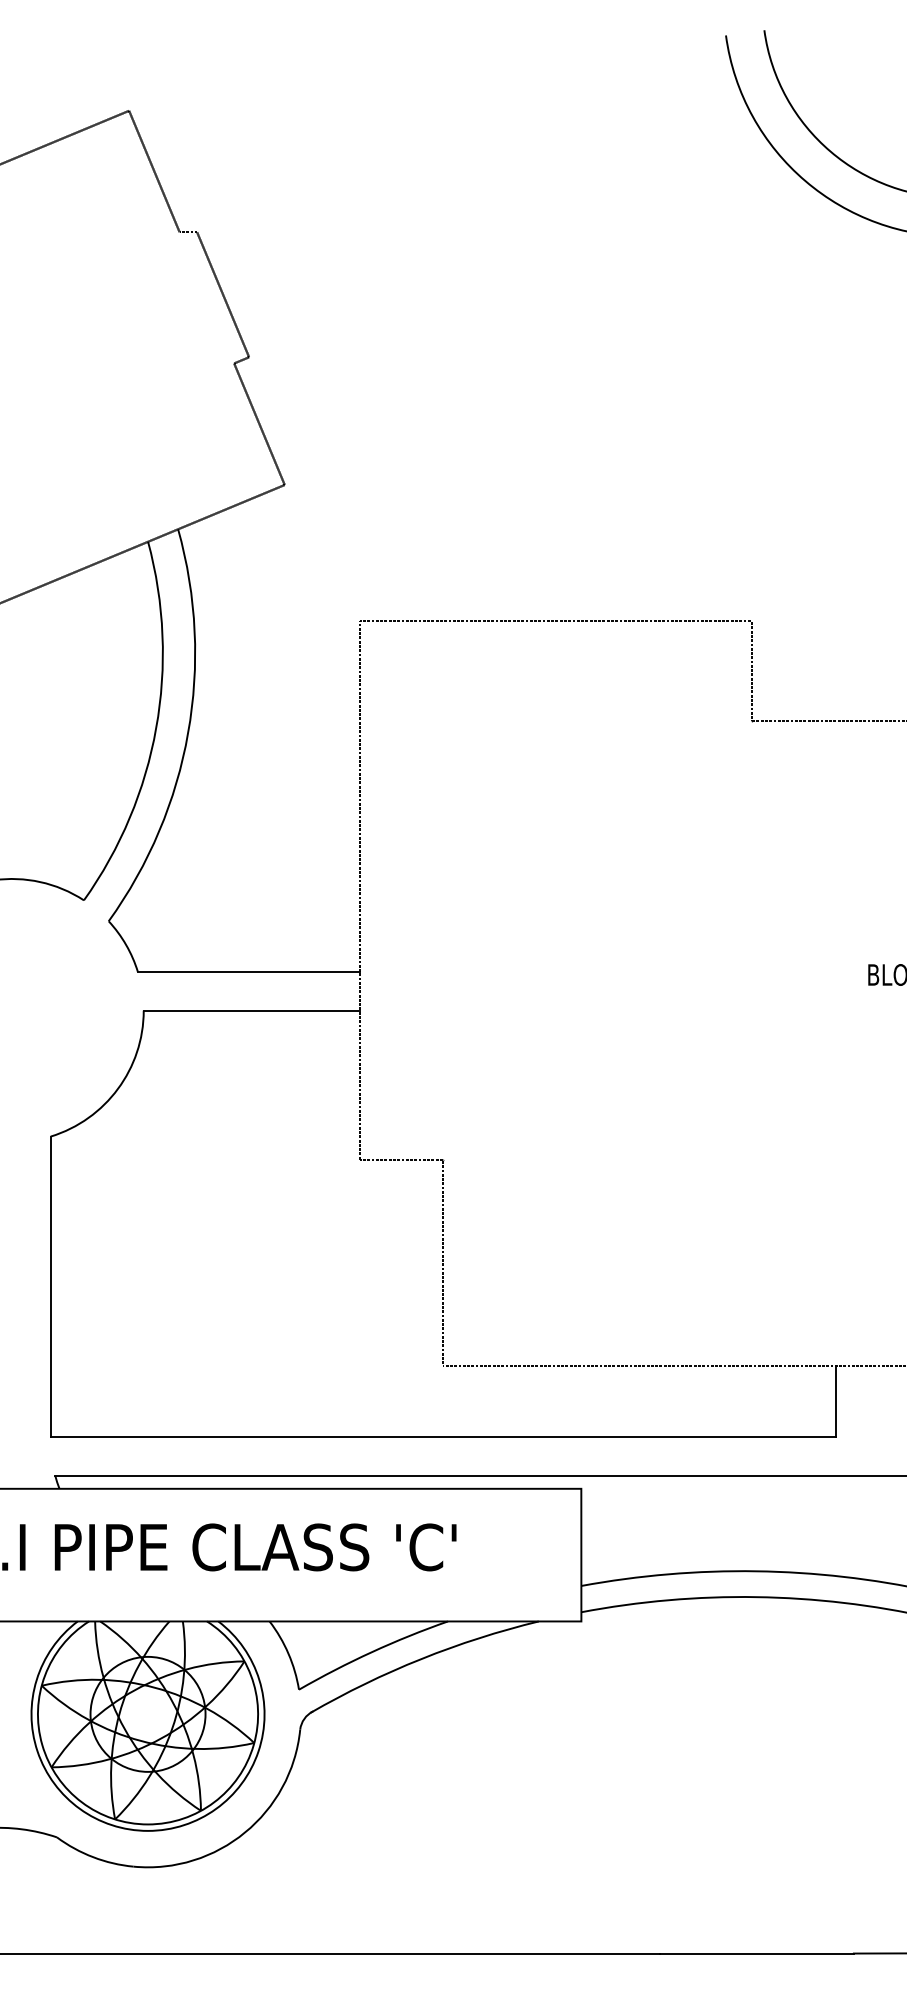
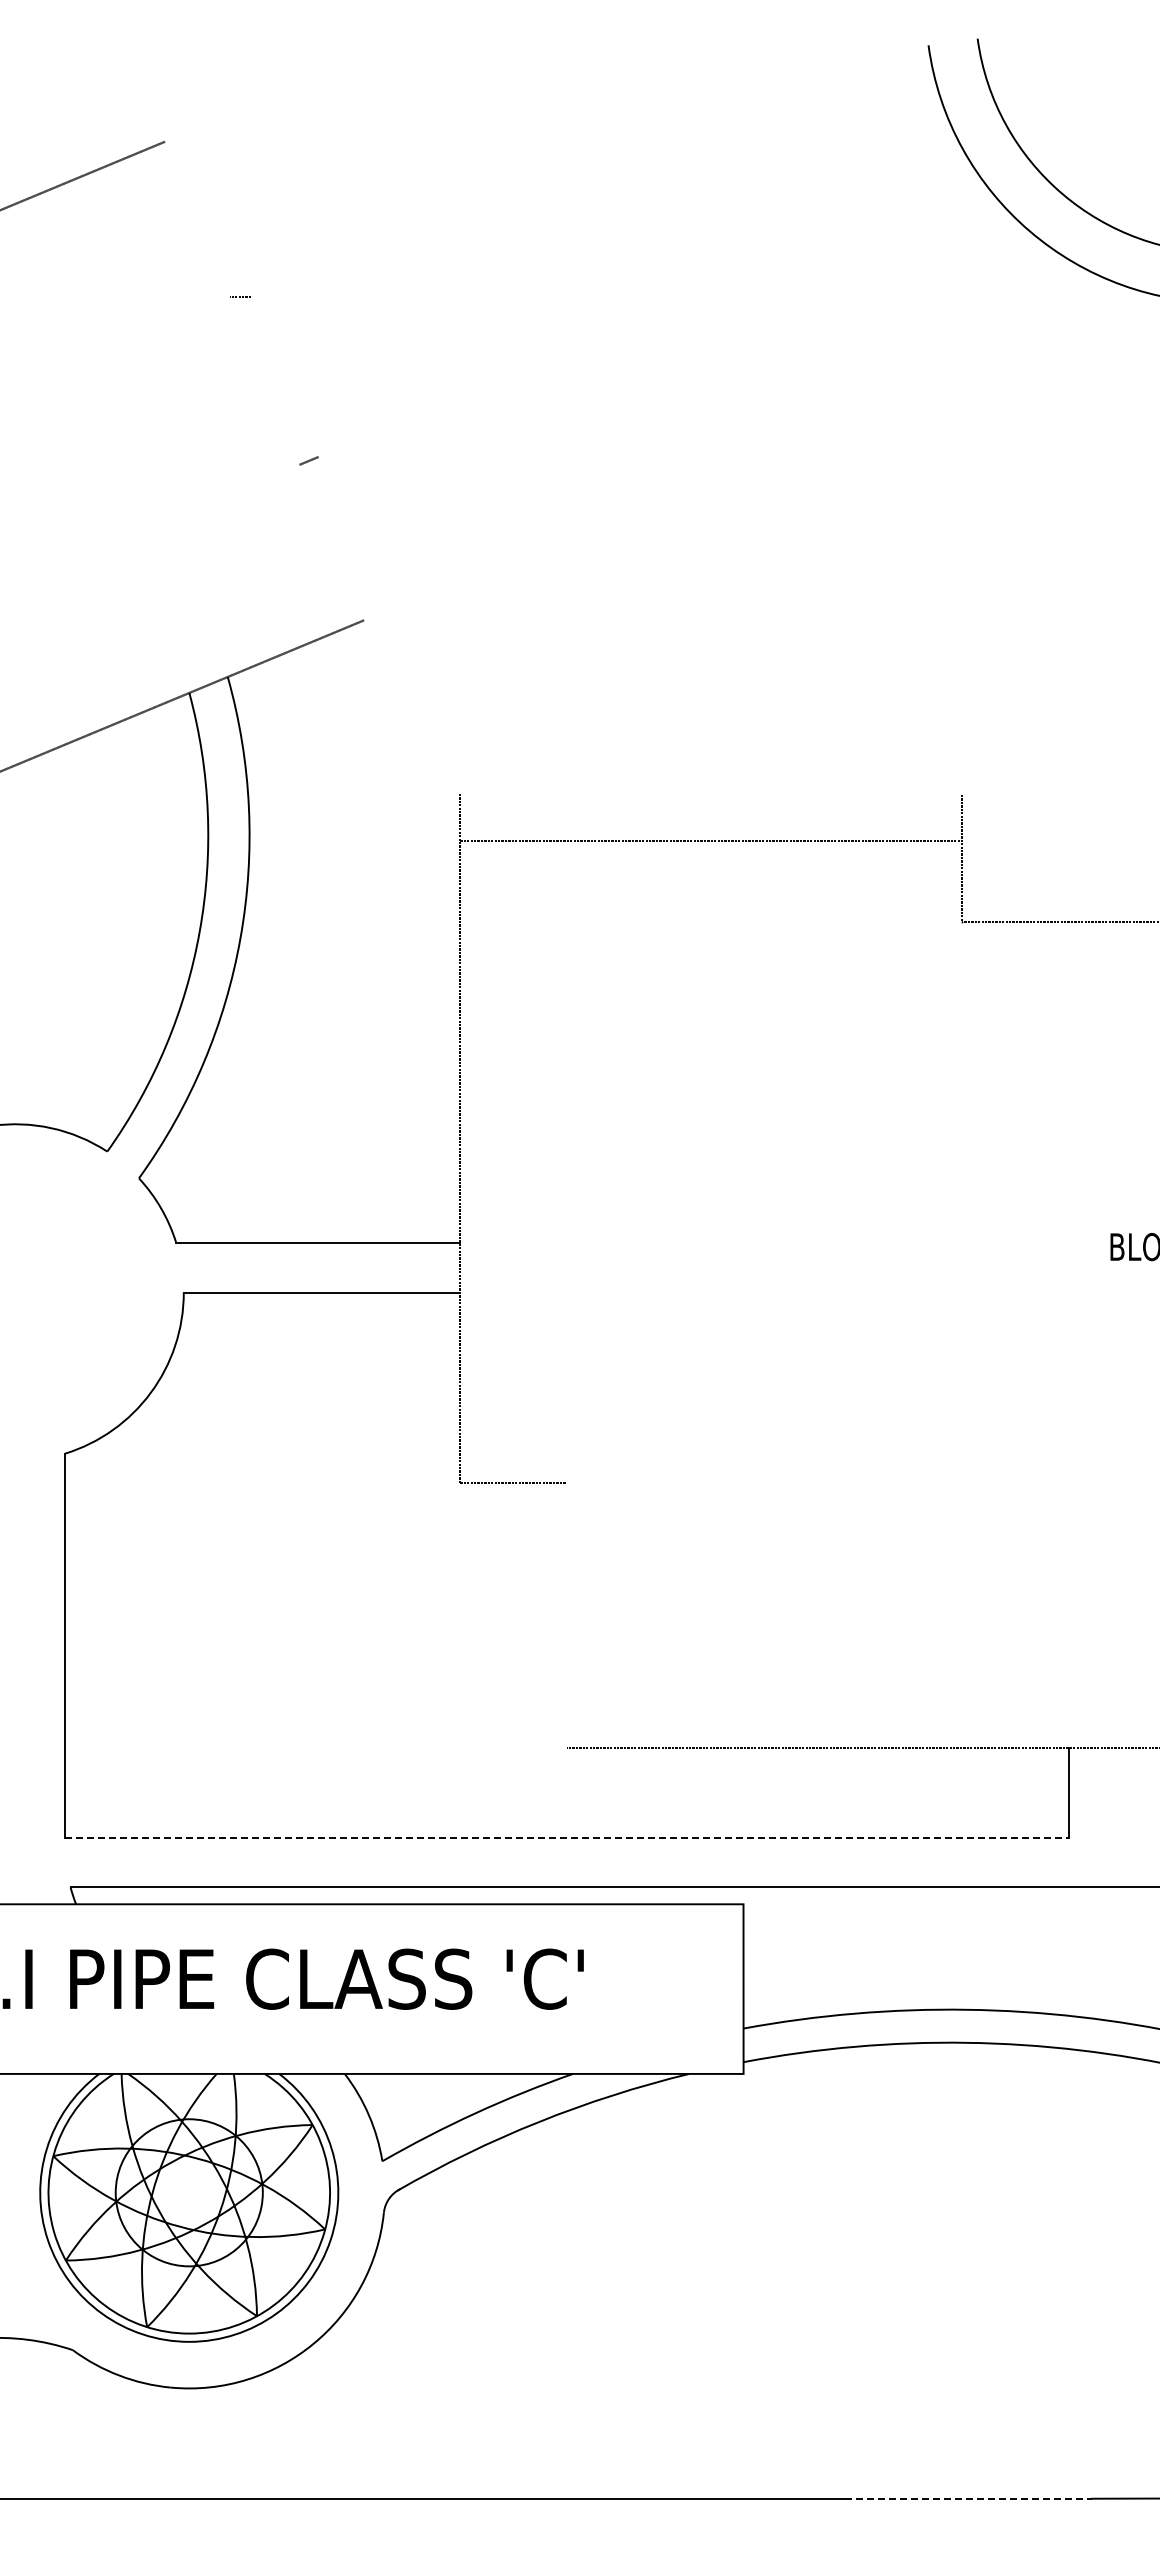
line: (154, 171) -> (197, 219), removed
line: (223, 294) -> (285, 376), removed
line: (259, 424) -> (331, 542), removed
line: (555, 620) -> (710, 840), moved
line: (443, 1263) -> (567, 1615), removed
line: (443, 1436) -> (567, 1837), solid -> dashed
line: (757, 1953) -> (968, 2498), solid -> dashed

